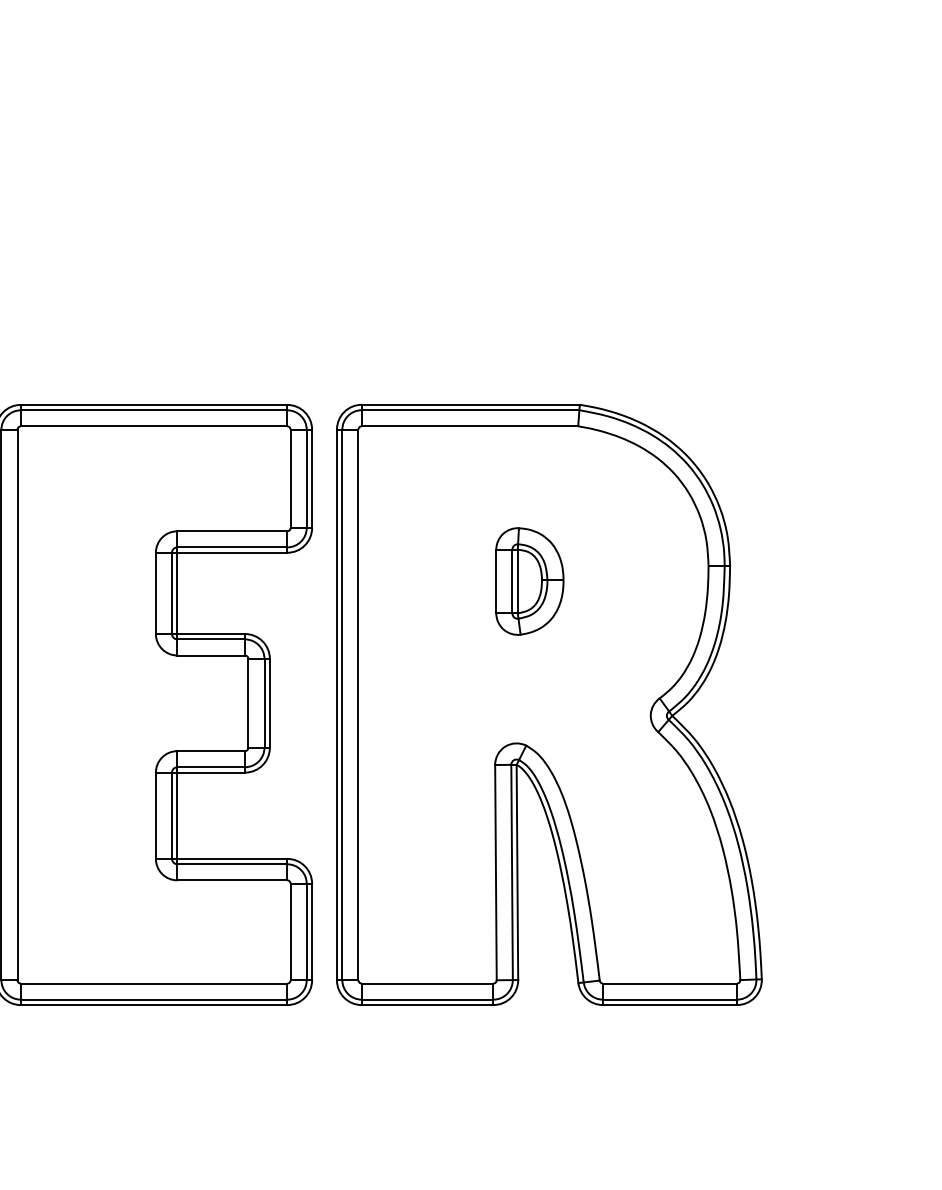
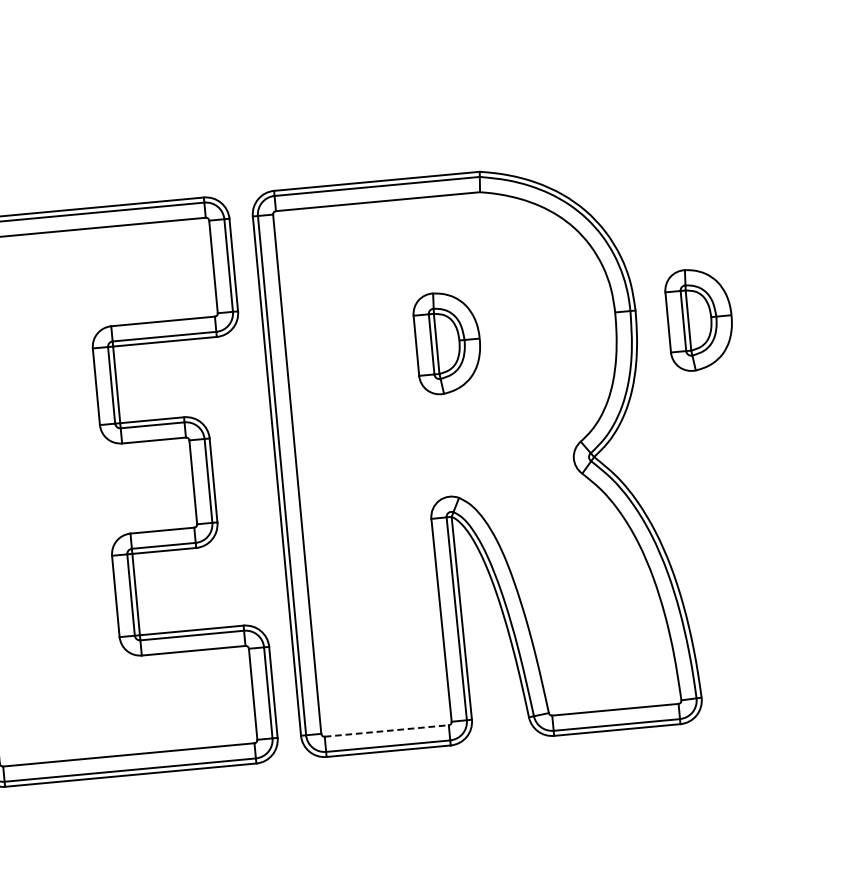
part: (796, 581) -> (699, 319), added
line: (427, 983) -> (386, 730), solid -> dashed

